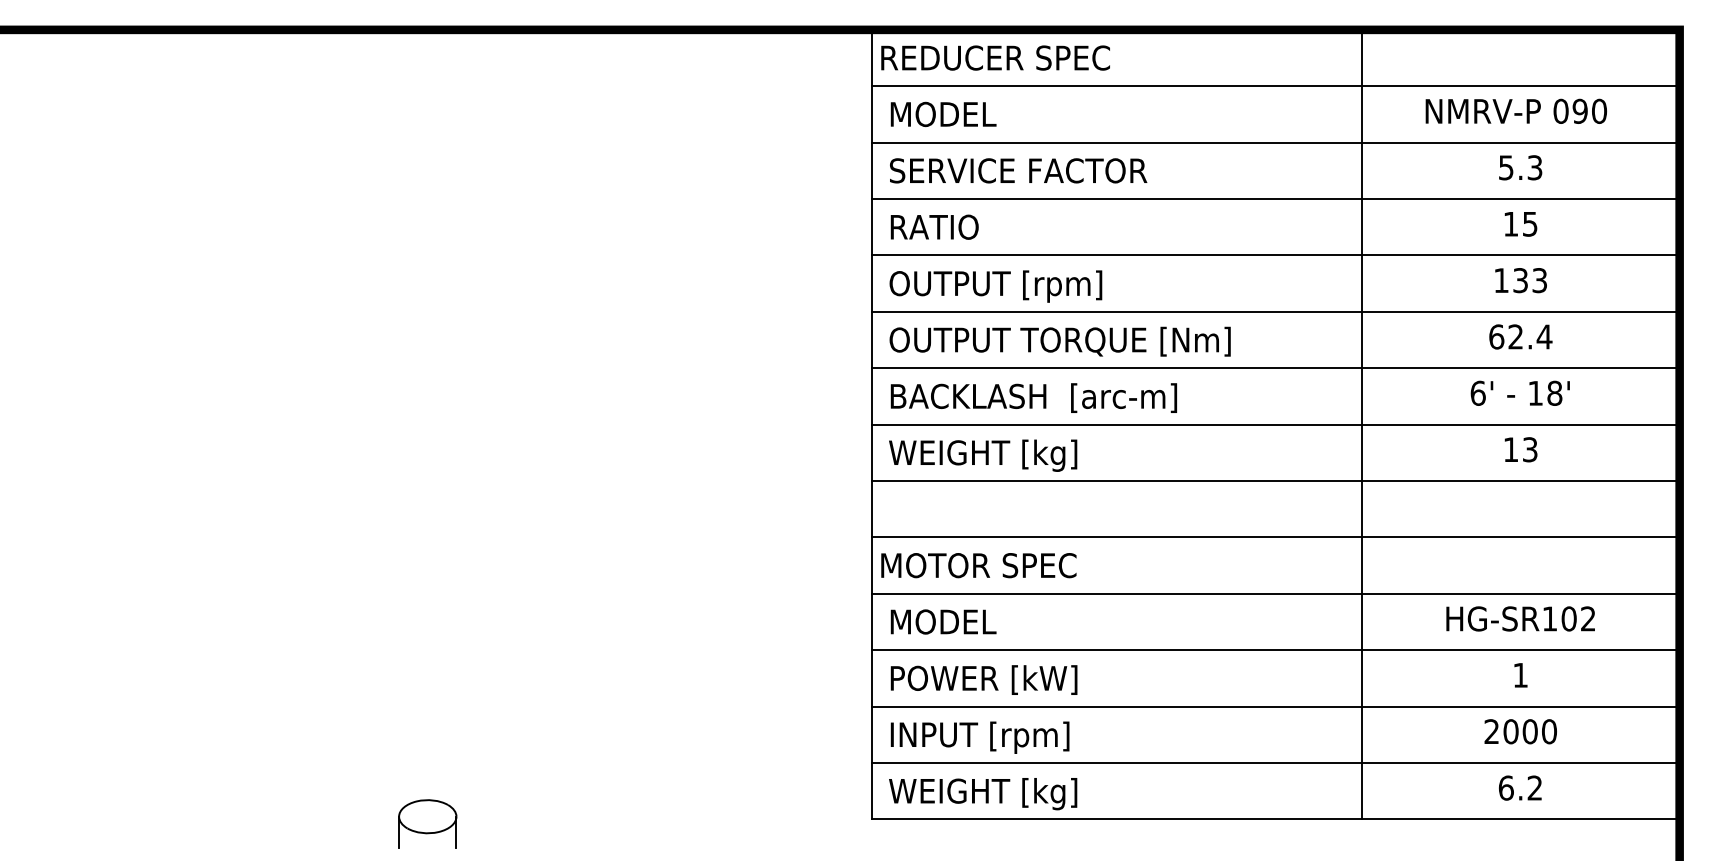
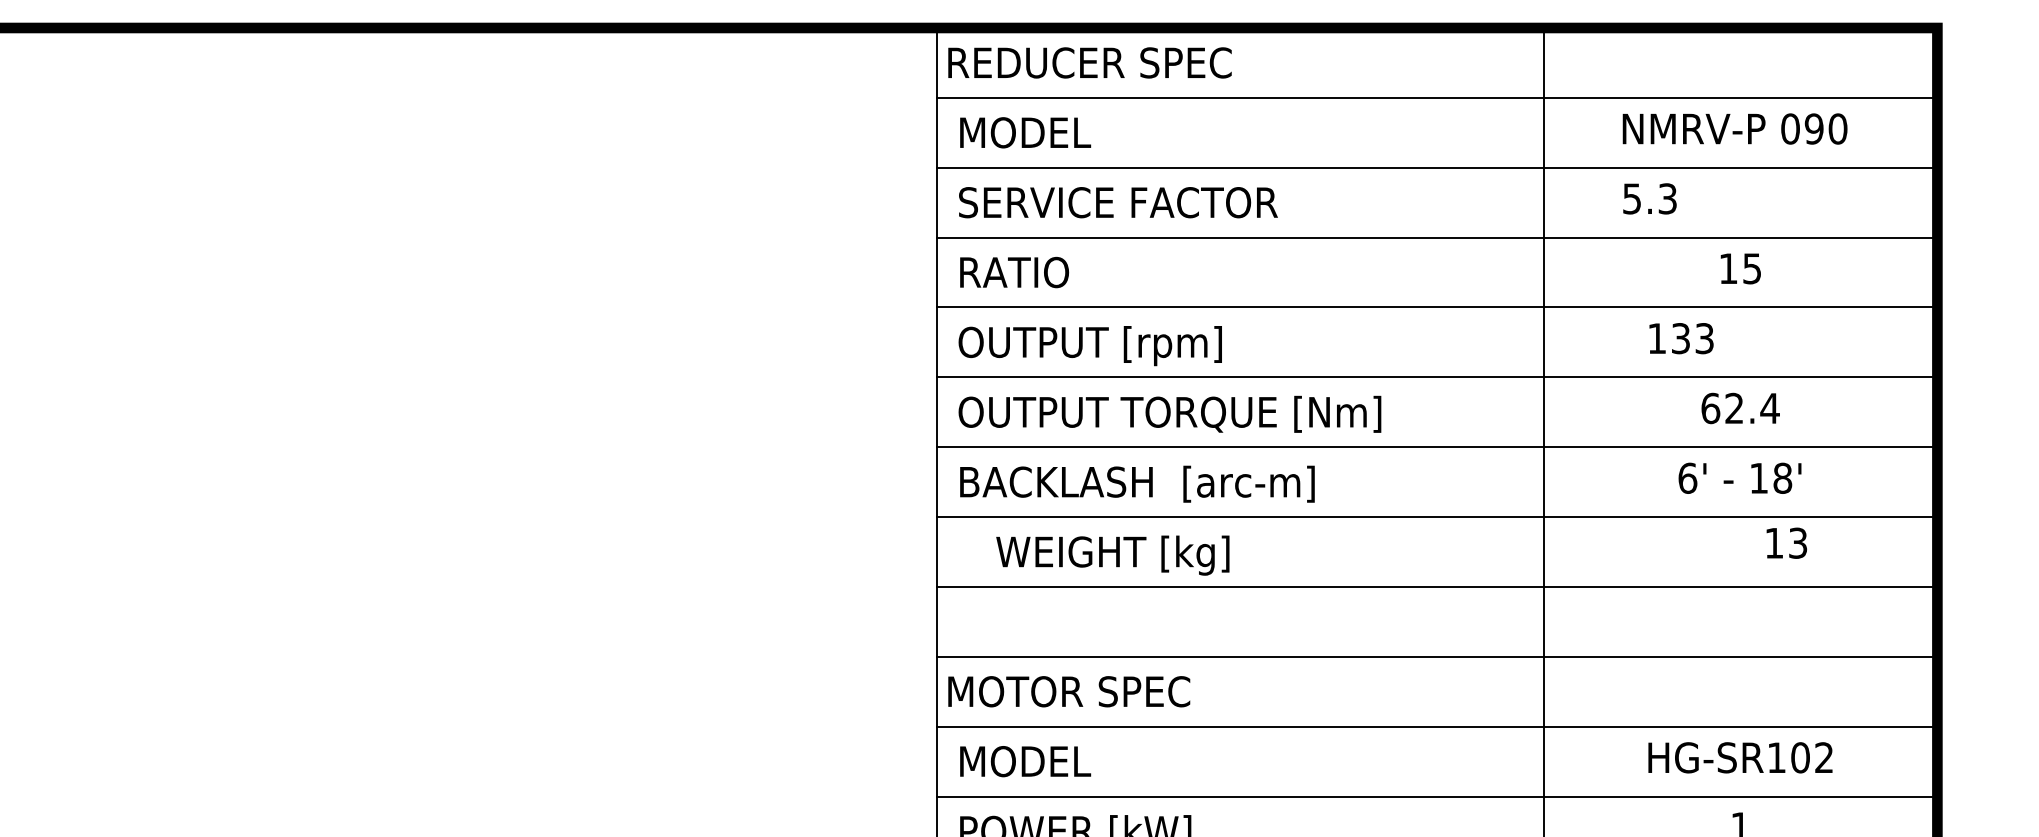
text: (1520, 167) -> (1649, 198), moved
text: (1520, 280) -> (1680, 338), moved
text: (1520, 449) -> (1786, 542), moved
text: (983, 455) -> (1113, 555), moved

